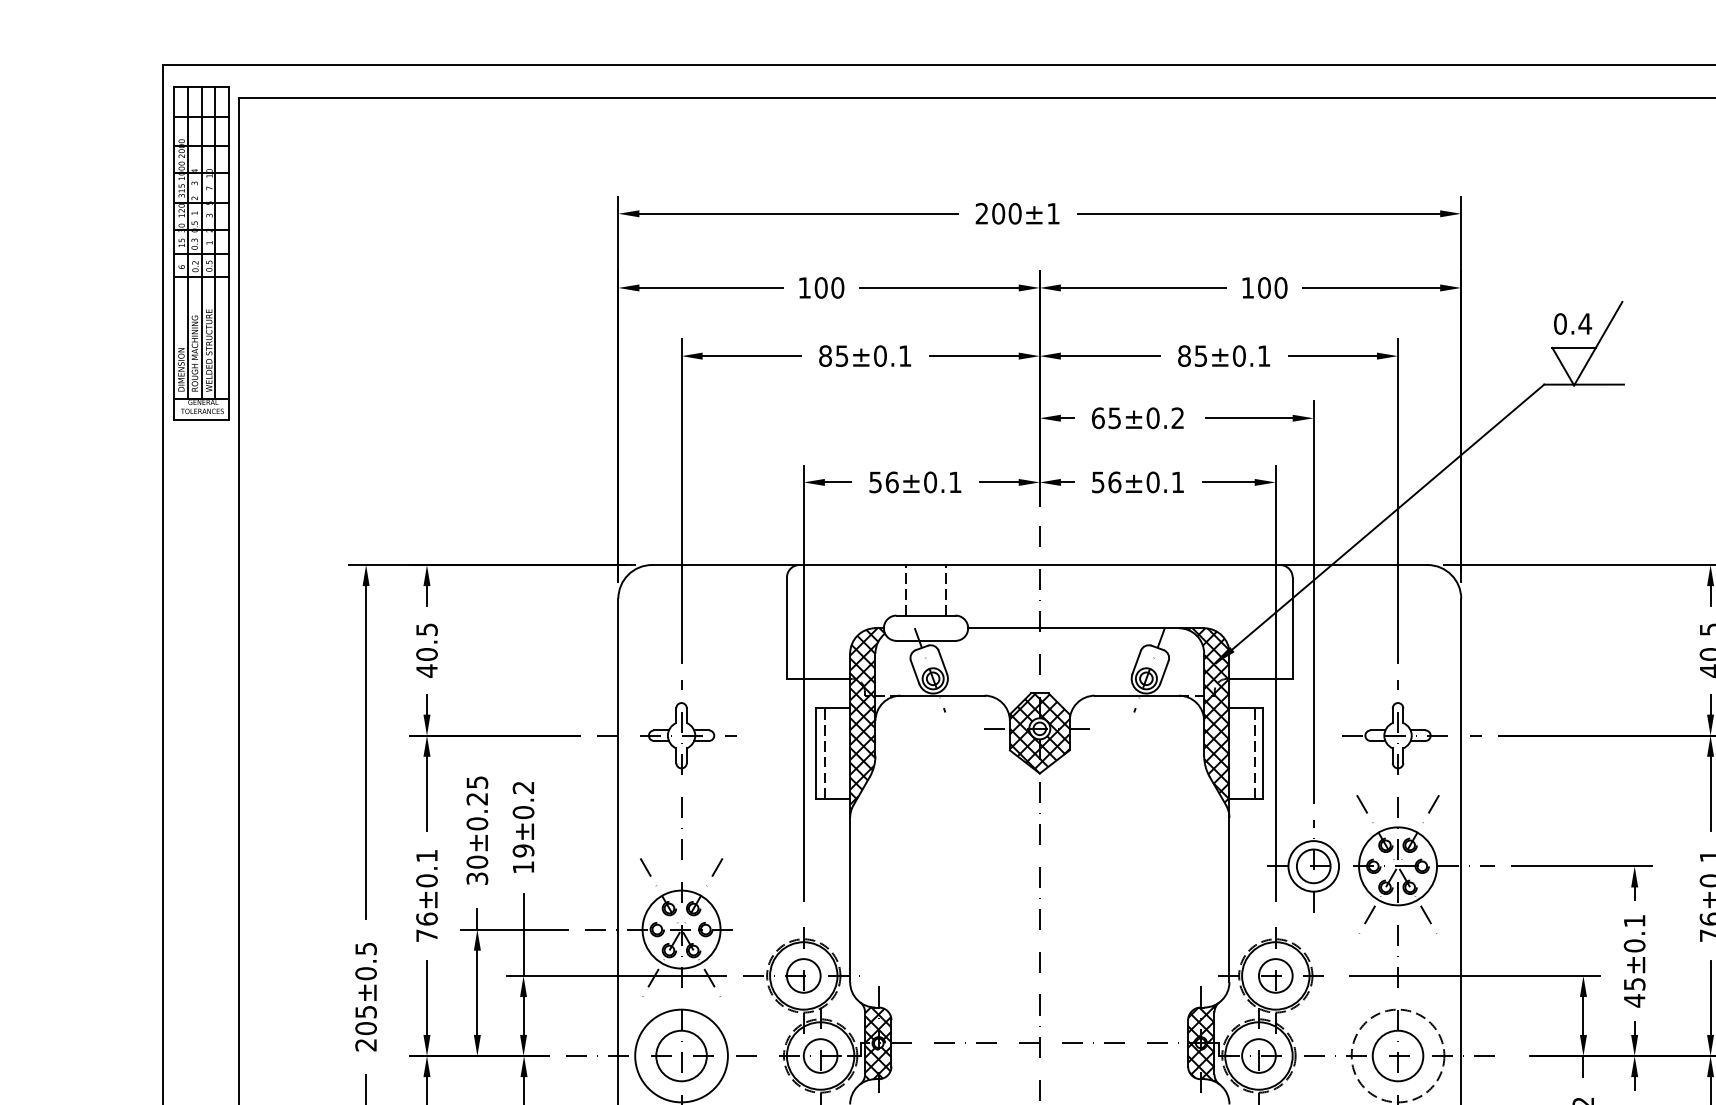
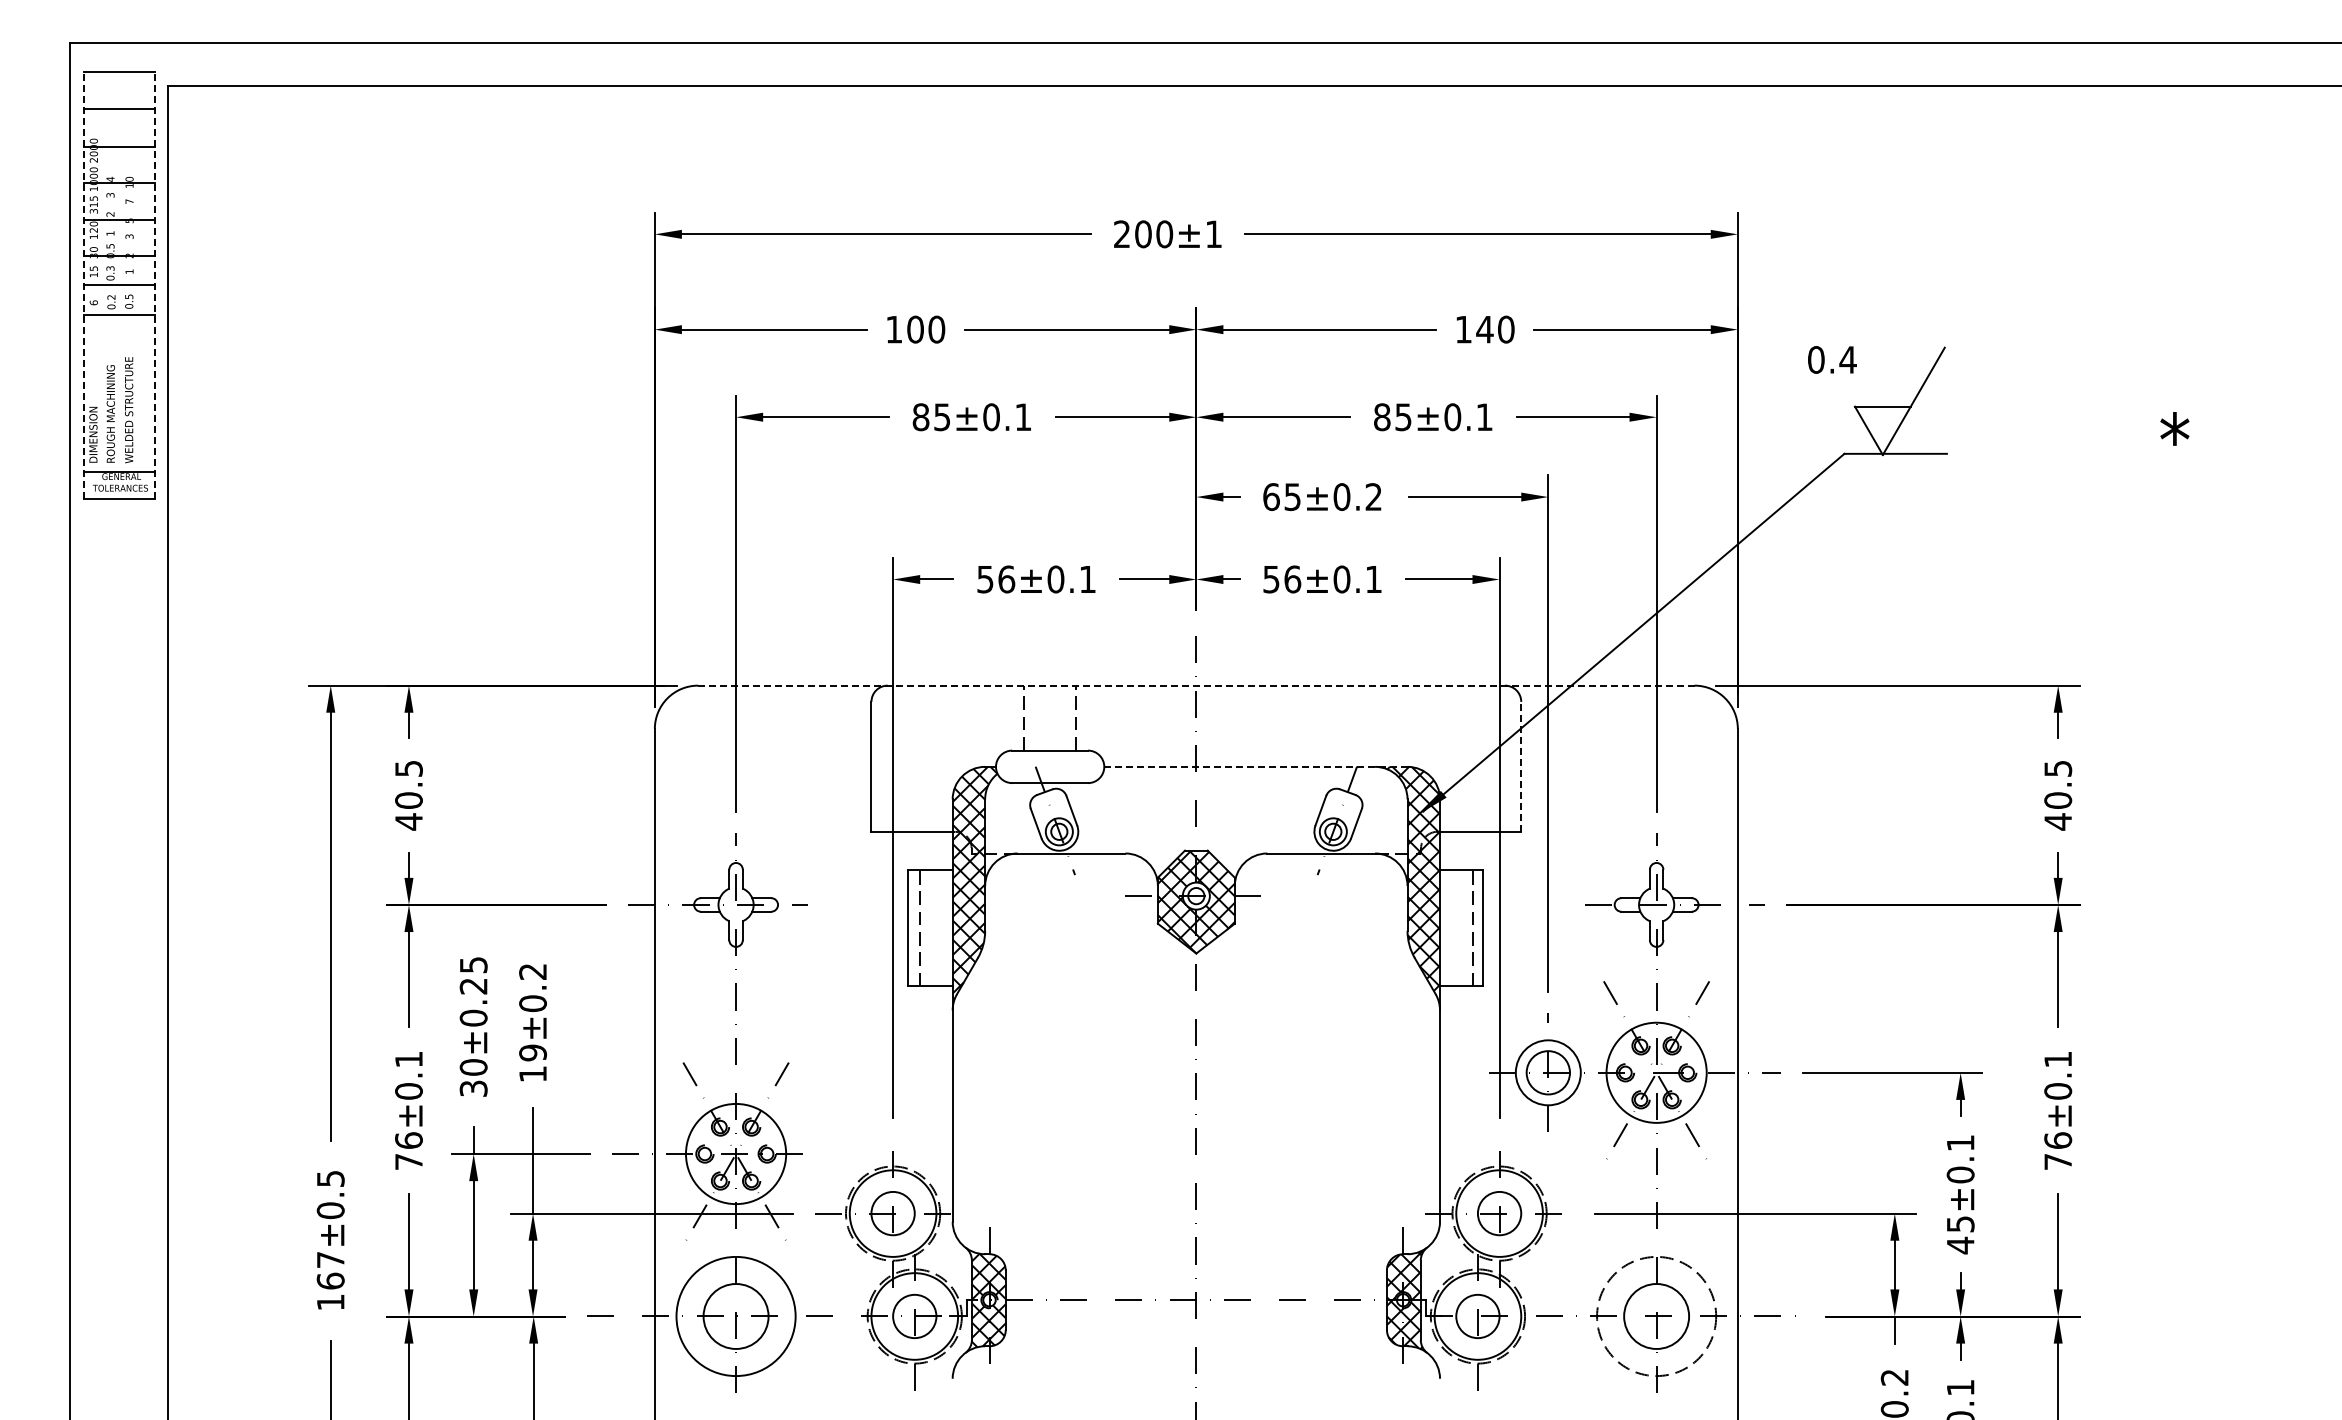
line: (188, 242) -> (102, 271), removed
line: (201, 242) -> (119, 271), removed
line: (215, 242) -> (137, 271), removed
line: (174, 253) -> (84, 285), solid -> dashed
line: (228, 253) -> (154, 285), solid -> dashed
text: (1264, 287) -> (1484, 329), 100 -> 140
text: (1573, 323) -> (1832, 359), moved
line: (1039, 564) -> (1195, 685), solid -> dashed
line: (1085, 627) -> (1255, 766), solid -> dashed
line: (1292, 627) -> (1521, 766), solid -> dashed
text: (365, 1028) -> (330, 1281), 205±0.5 -> 167±0.5

